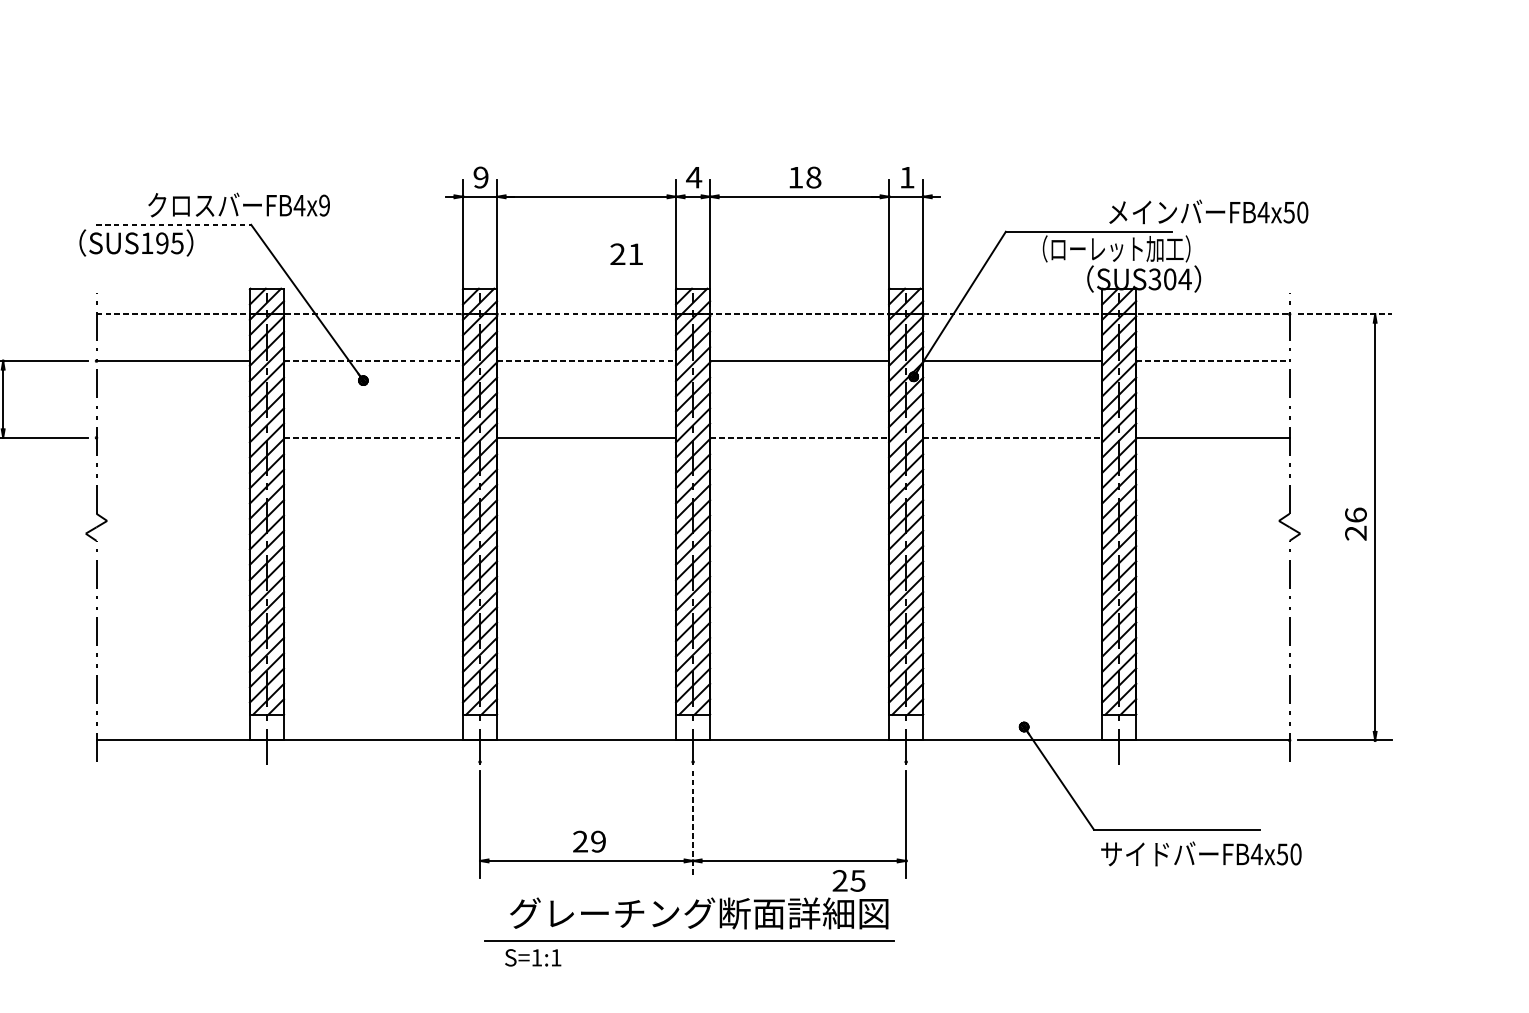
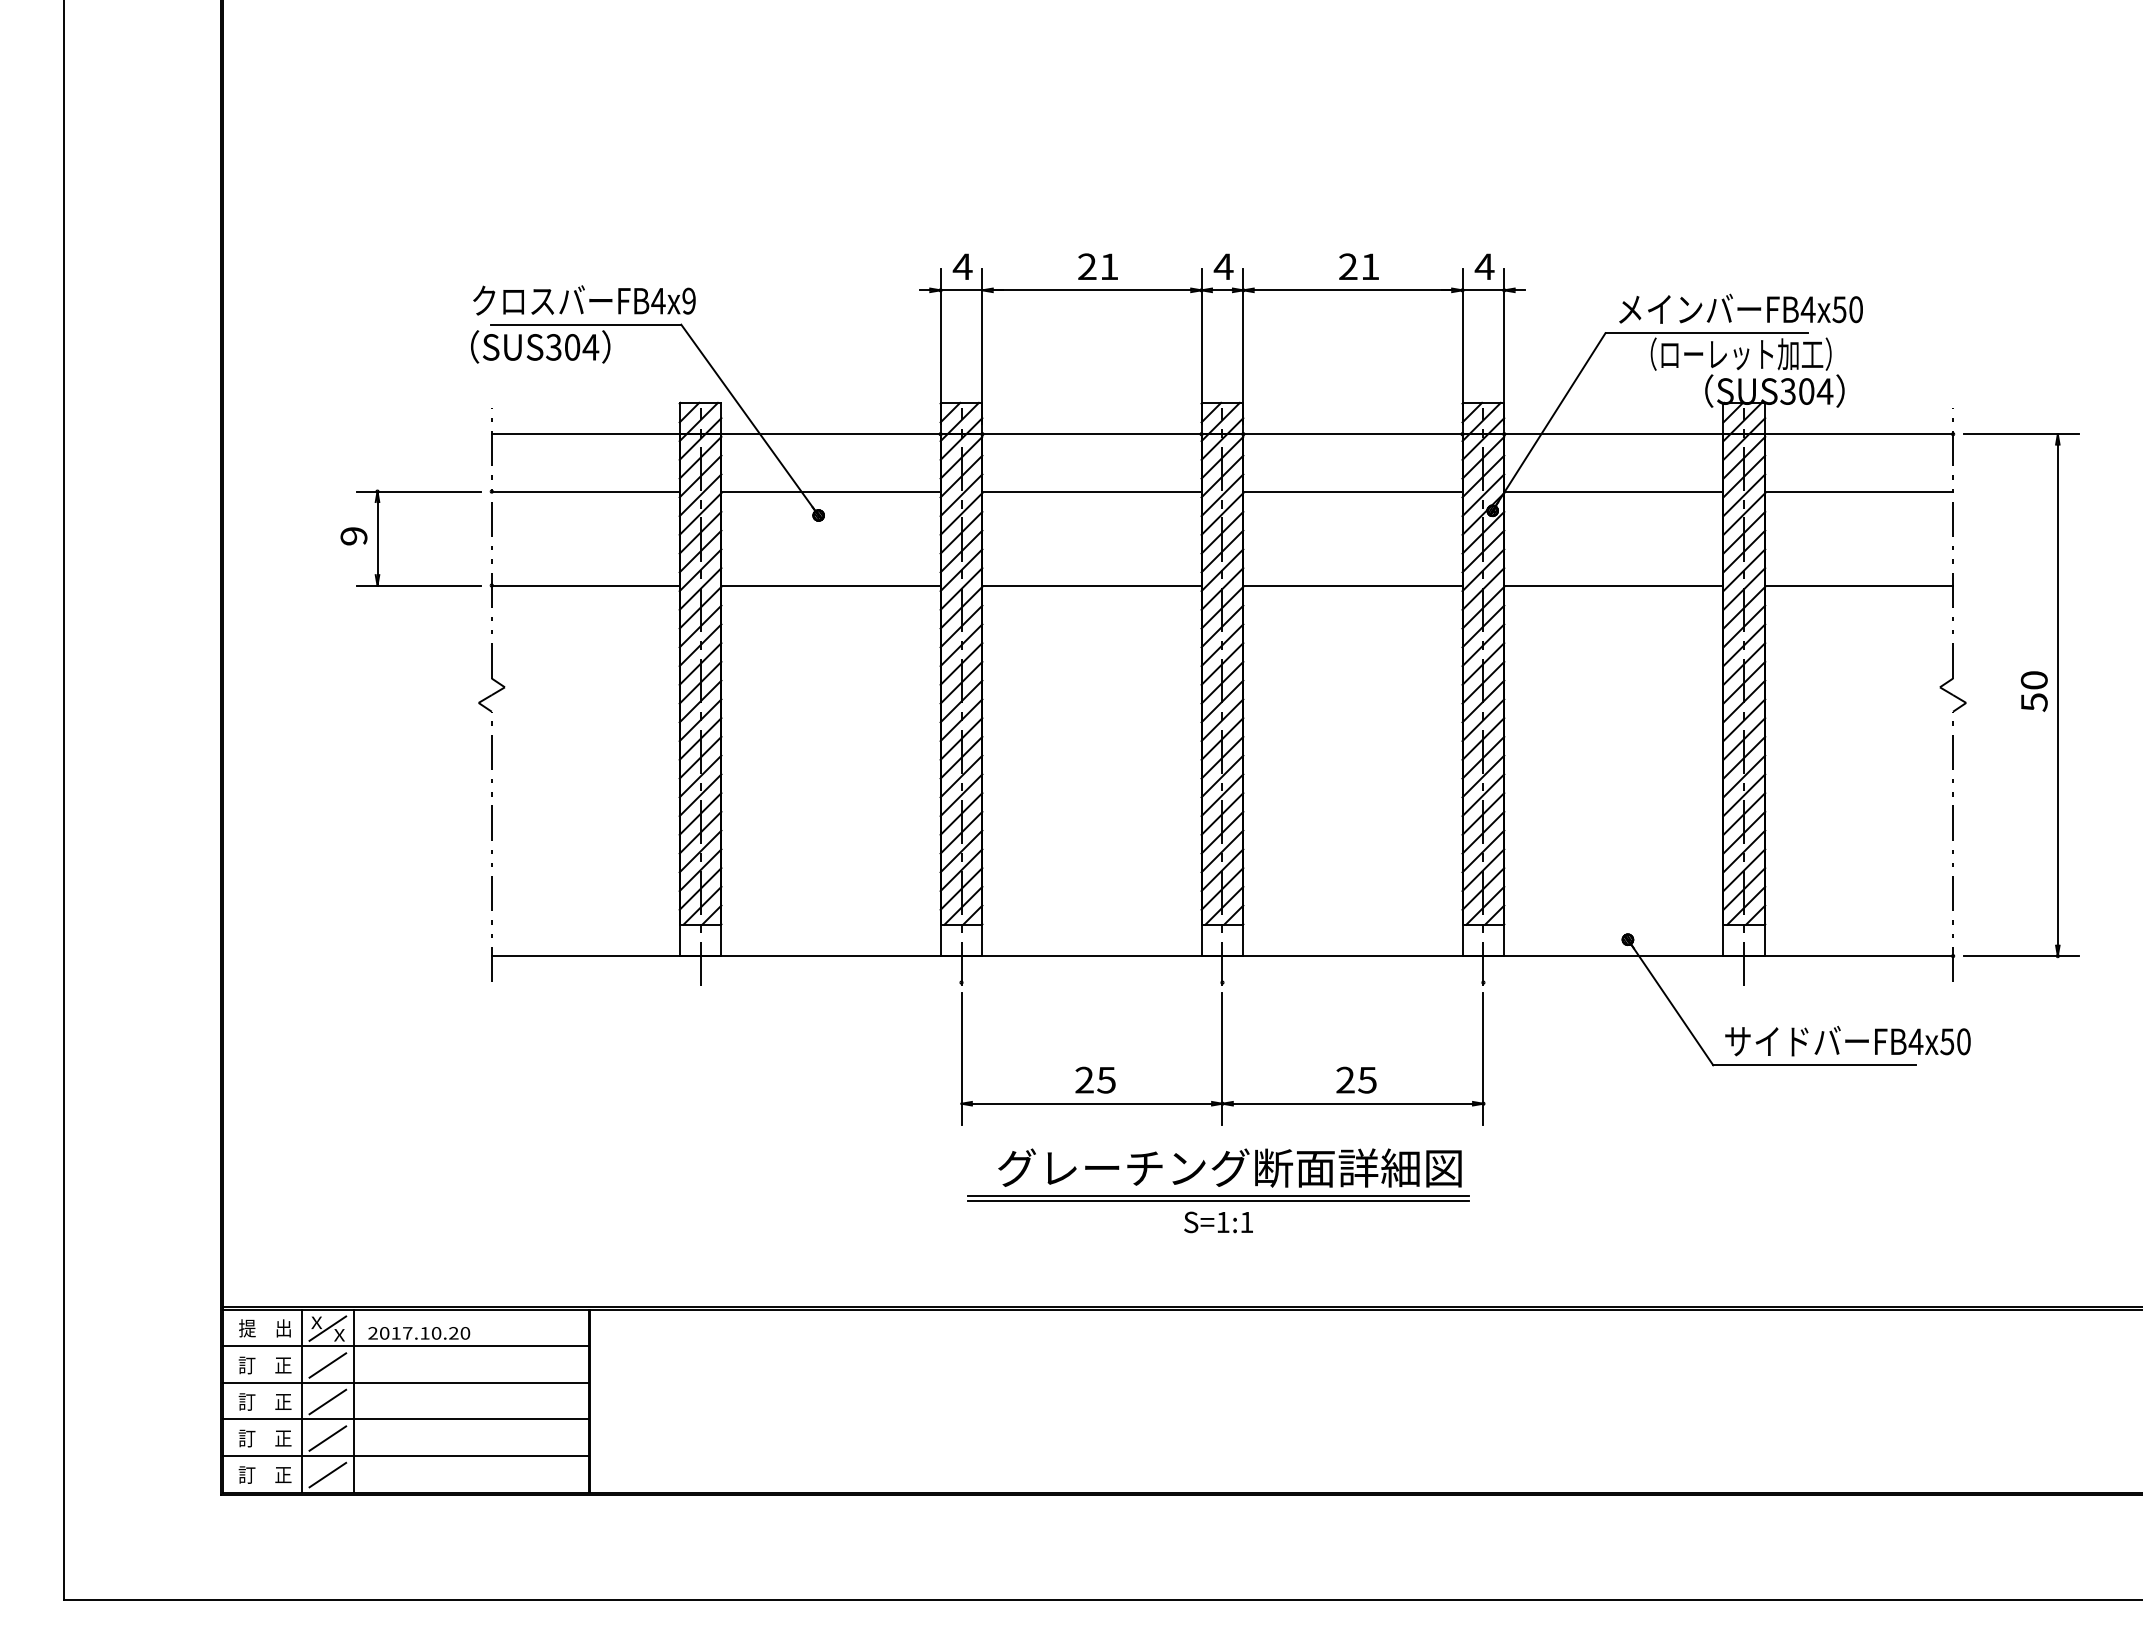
text: (480, 177) -> (962, 266), 9 -> 4
text: (804, 177) -> (1359, 266), 18 -> 21
text: (907, 177) -> (1484, 266), 1 -> 4
text: (239, 205) -> (584, 300), moved
text: (1208, 211) -> (1740, 308), moved
line: (173, 224) -> (586, 324), dashed -> solid
text: (162, 243) -> (572, 347), SUS195 -> SUS304
text: (626, 254) -> (1097, 266), moved
line: (693, 314) -> (1222, 434), dashed -> solid
line: (1345, 314) -> (2021, 434), dashed -> solid
line: (373, 361) -> (831, 491), dashed -> solid
line: (586, 361) -> (1091, 491), dashed -> solid
line: (1213, 361) -> (1859, 491), dashed -> solid
line: (173, 437) -> (585, 585), added
line: (373, 437) -> (831, 585), dashed -> solid
line: (799, 437) -> (1352, 585), dashed -> solid
line: (1012, 437) -> (1613, 585), dashed -> solid
text: (1355, 524) -> (2033, 691), 26 -> 50
line: (693, 823) -> (1222, 1058), dashed -> solid
text: (598, 841) -> (1106, 1079), 29 -> 25
text: (1200, 854) -> (1847, 1041), moved
text: (849, 880) -> (1356, 1079), moved
line: (689, 936) -> (1217, 1196), added
text: (533, 957) -> (1218, 1222), moved

